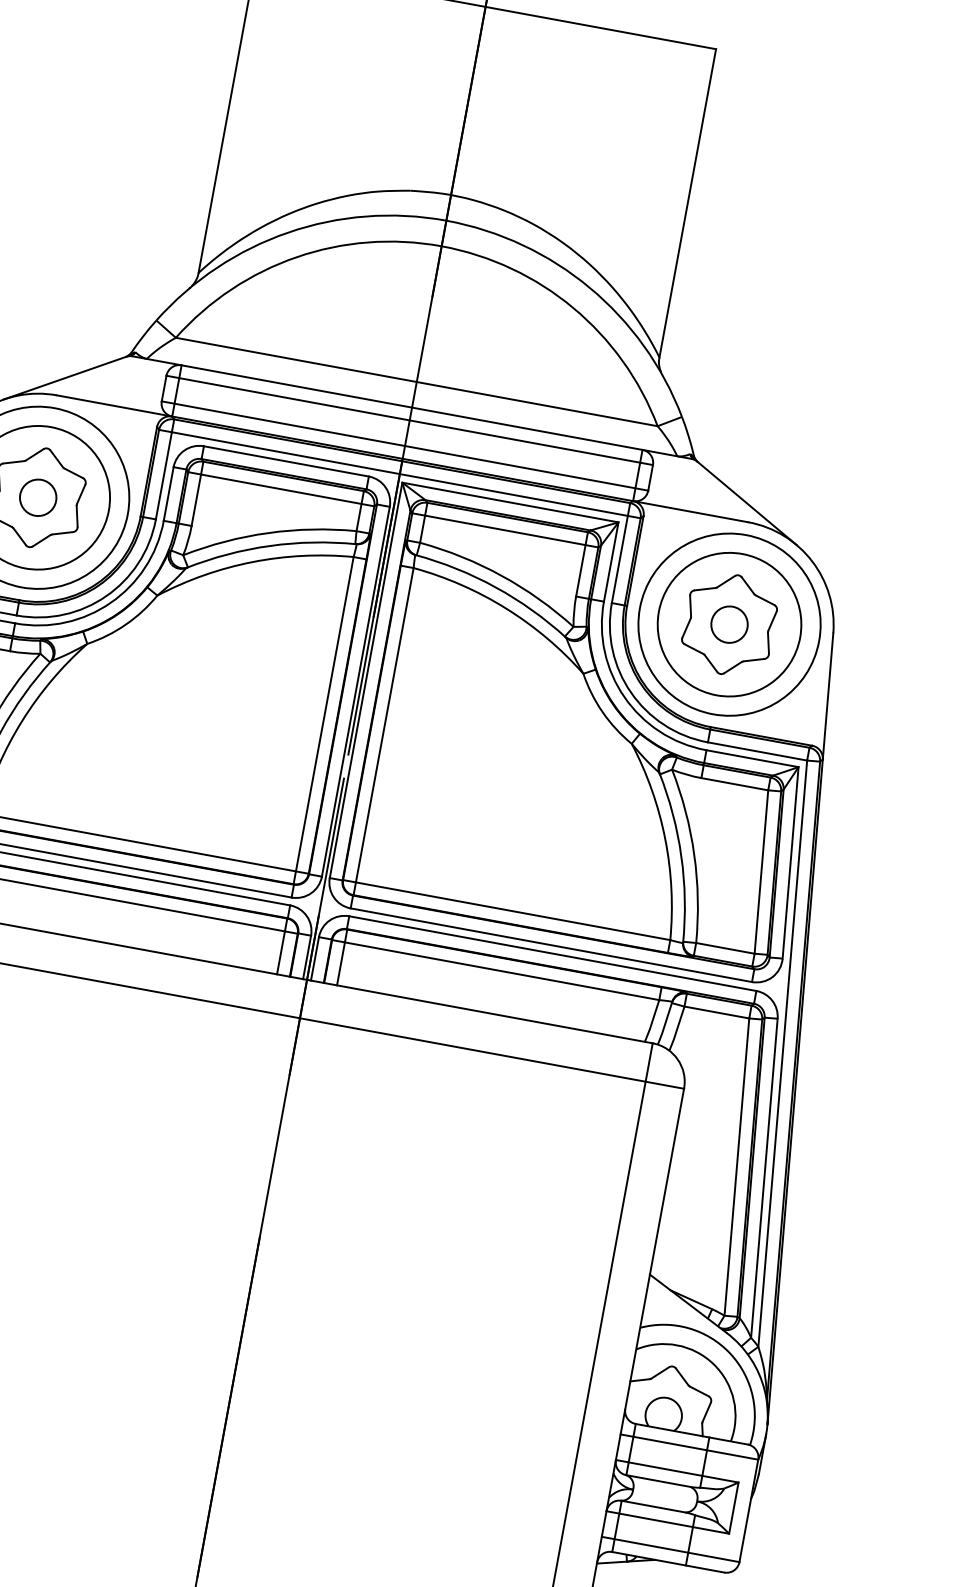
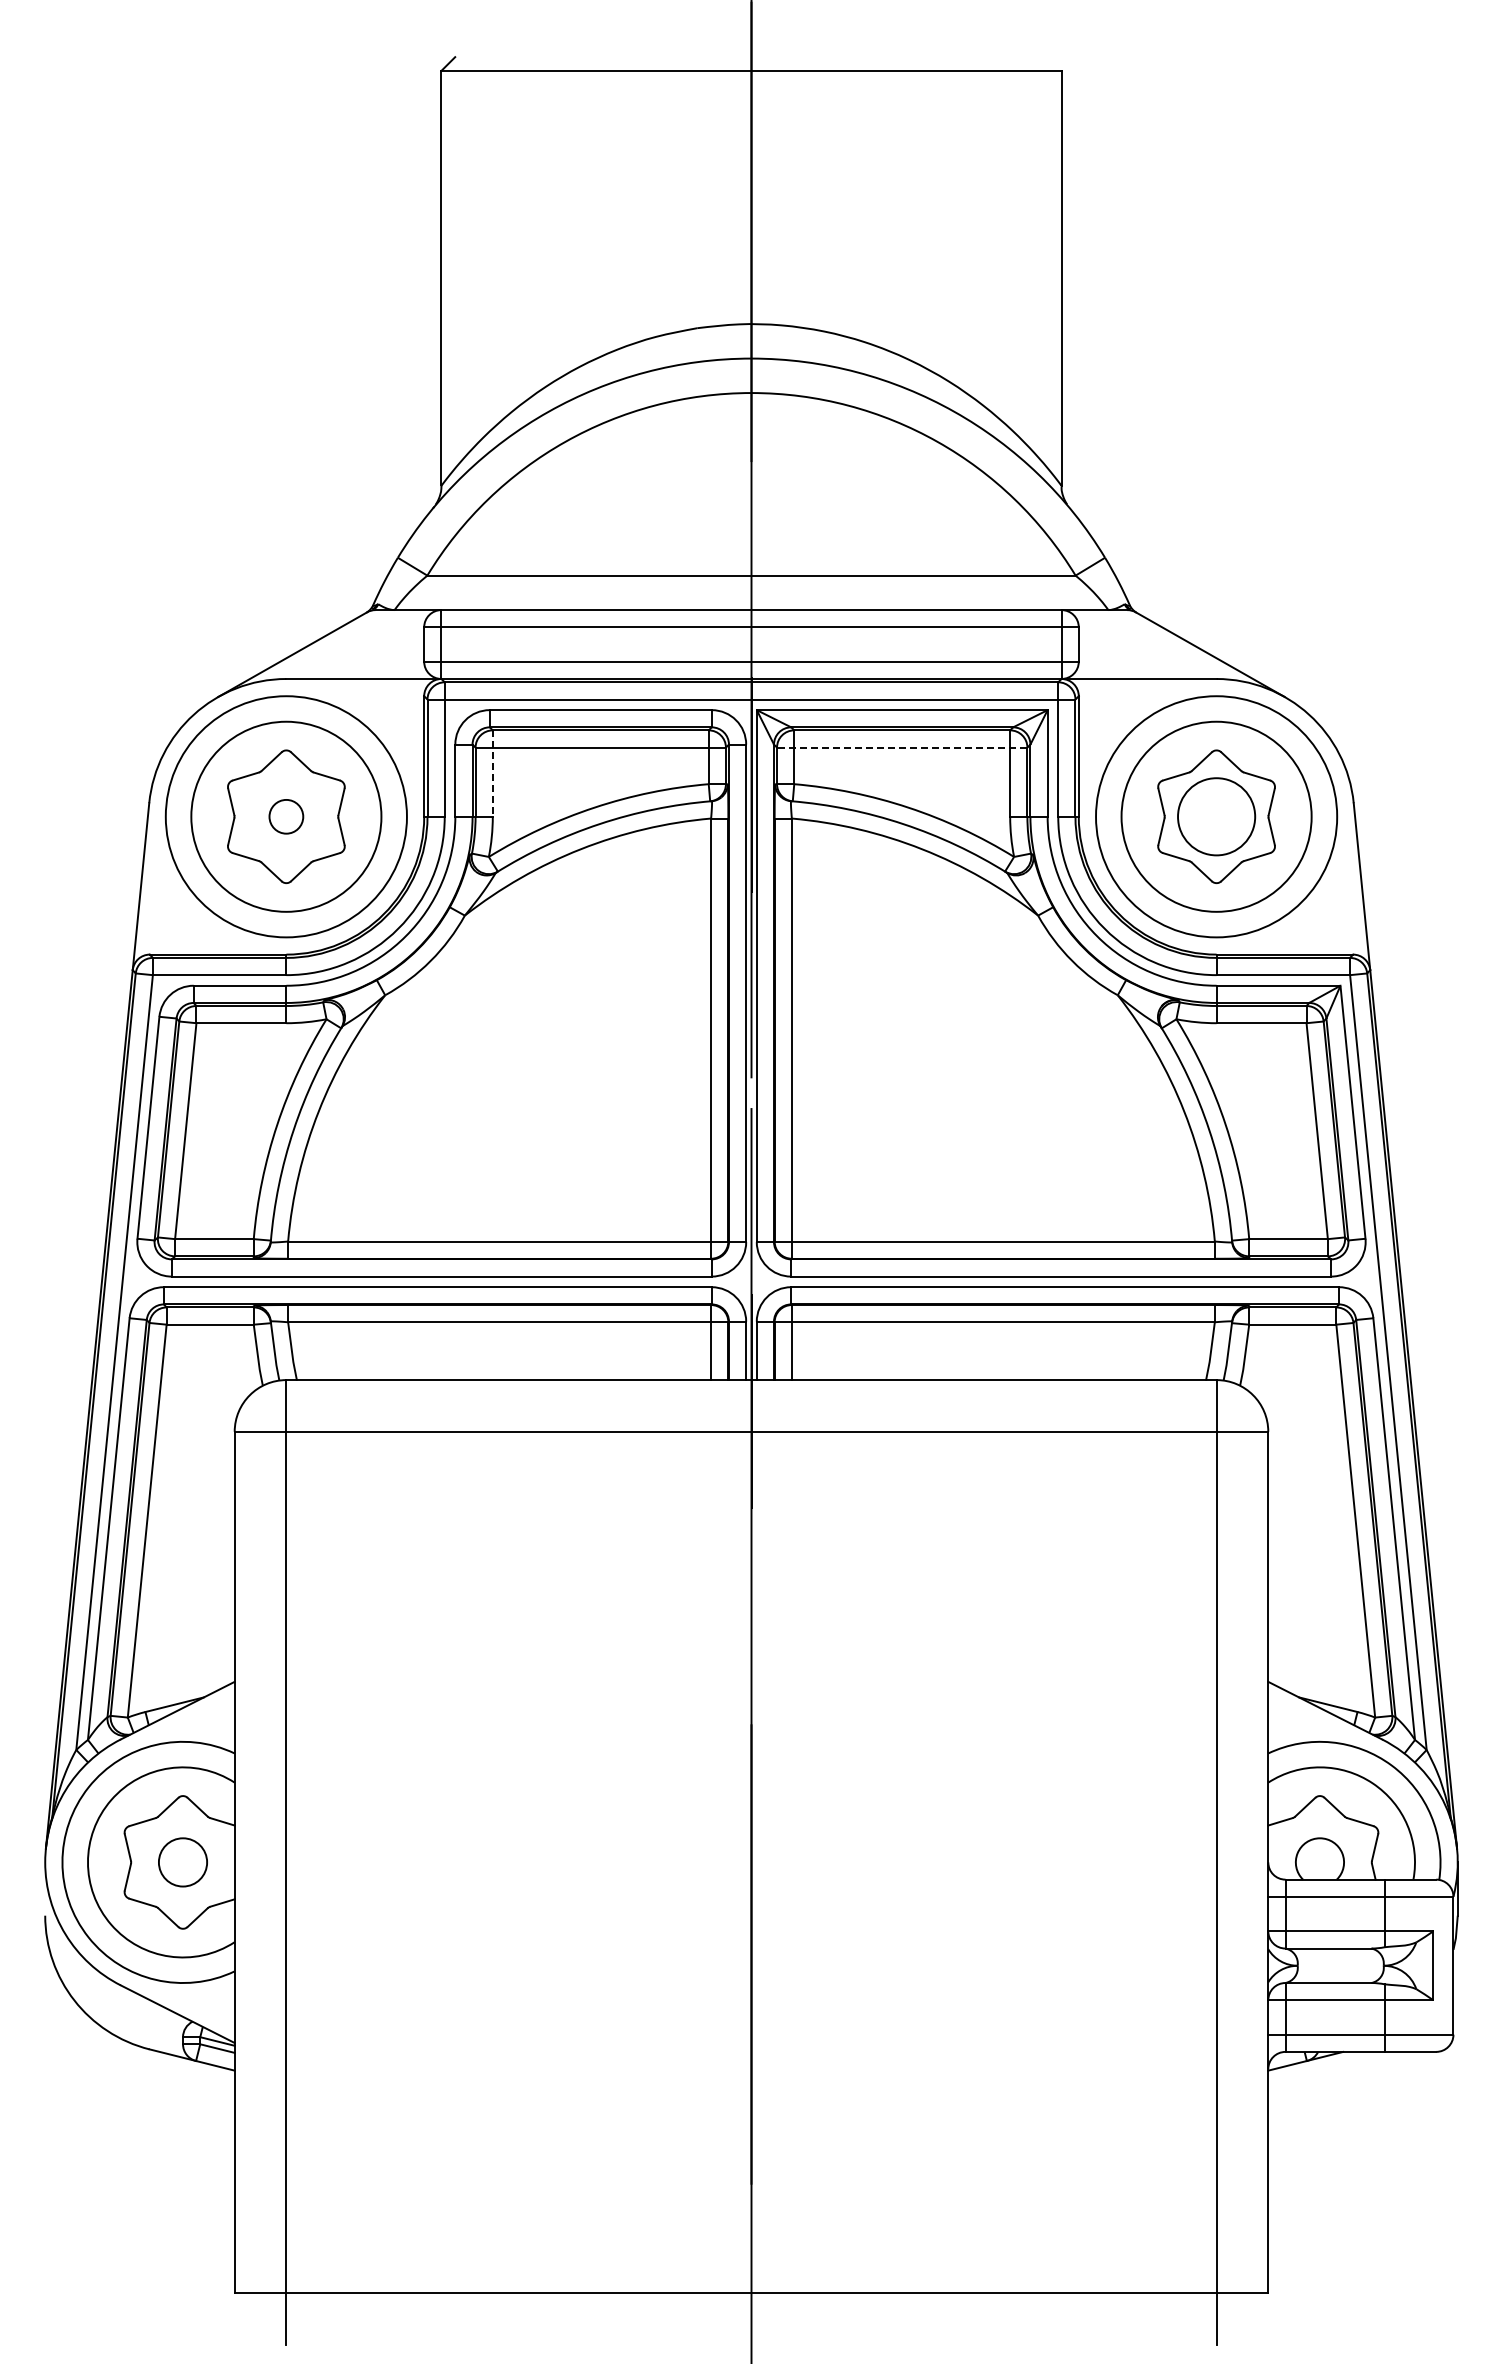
line: (197, 494) -> (492, 774), solid -> dashed
circle: (38, 497) -> (286, 816), size x0.7
line: (504, 530) -> (901, 747), solid -> dashed
circle: (729, 624) -> (1216, 816), size x1.6

